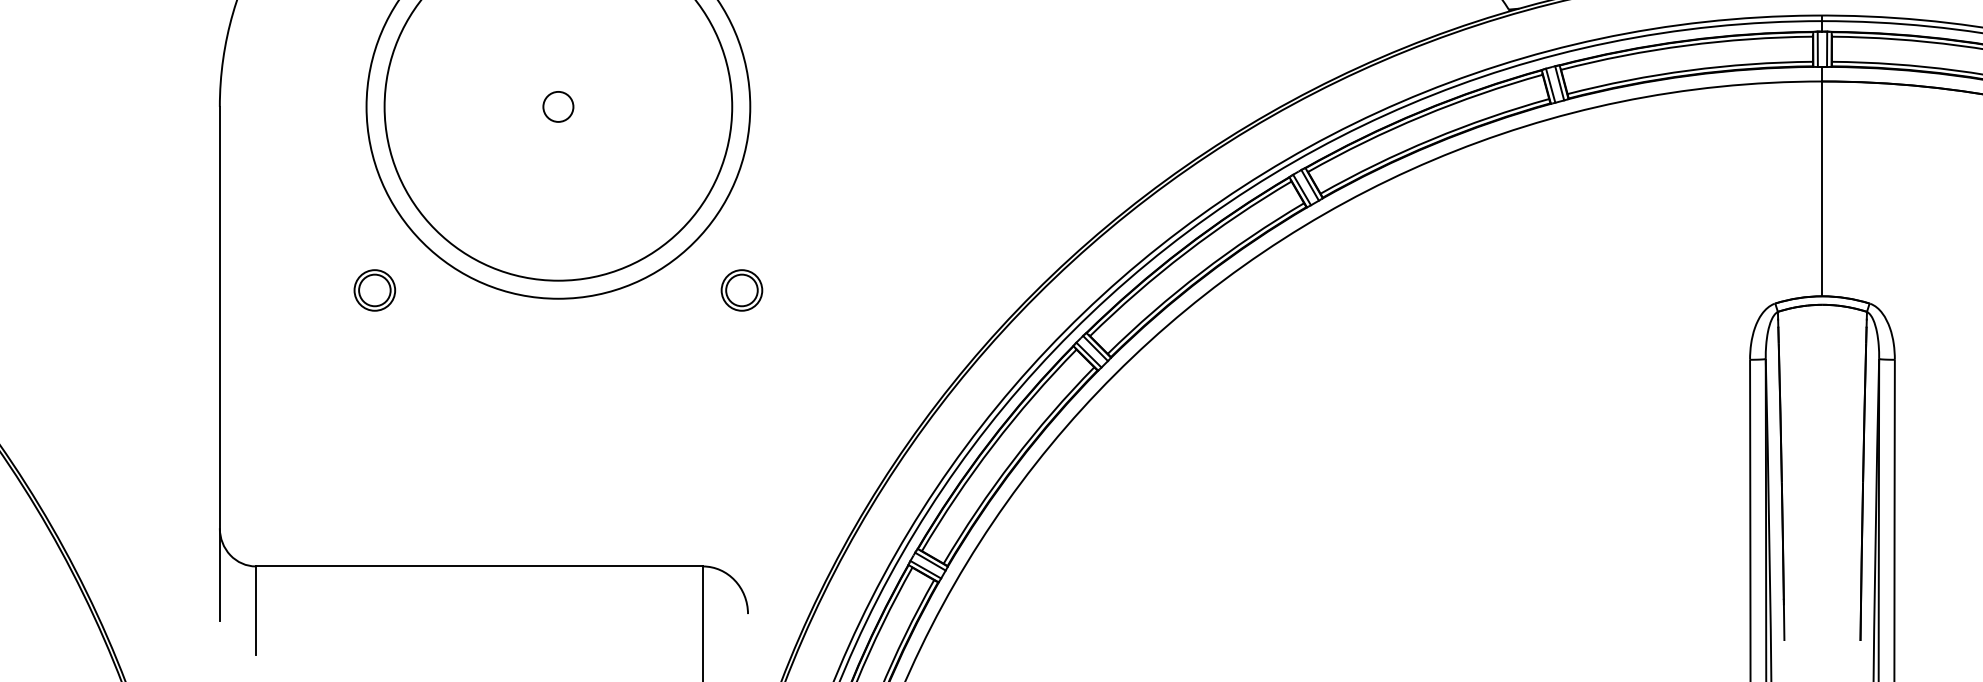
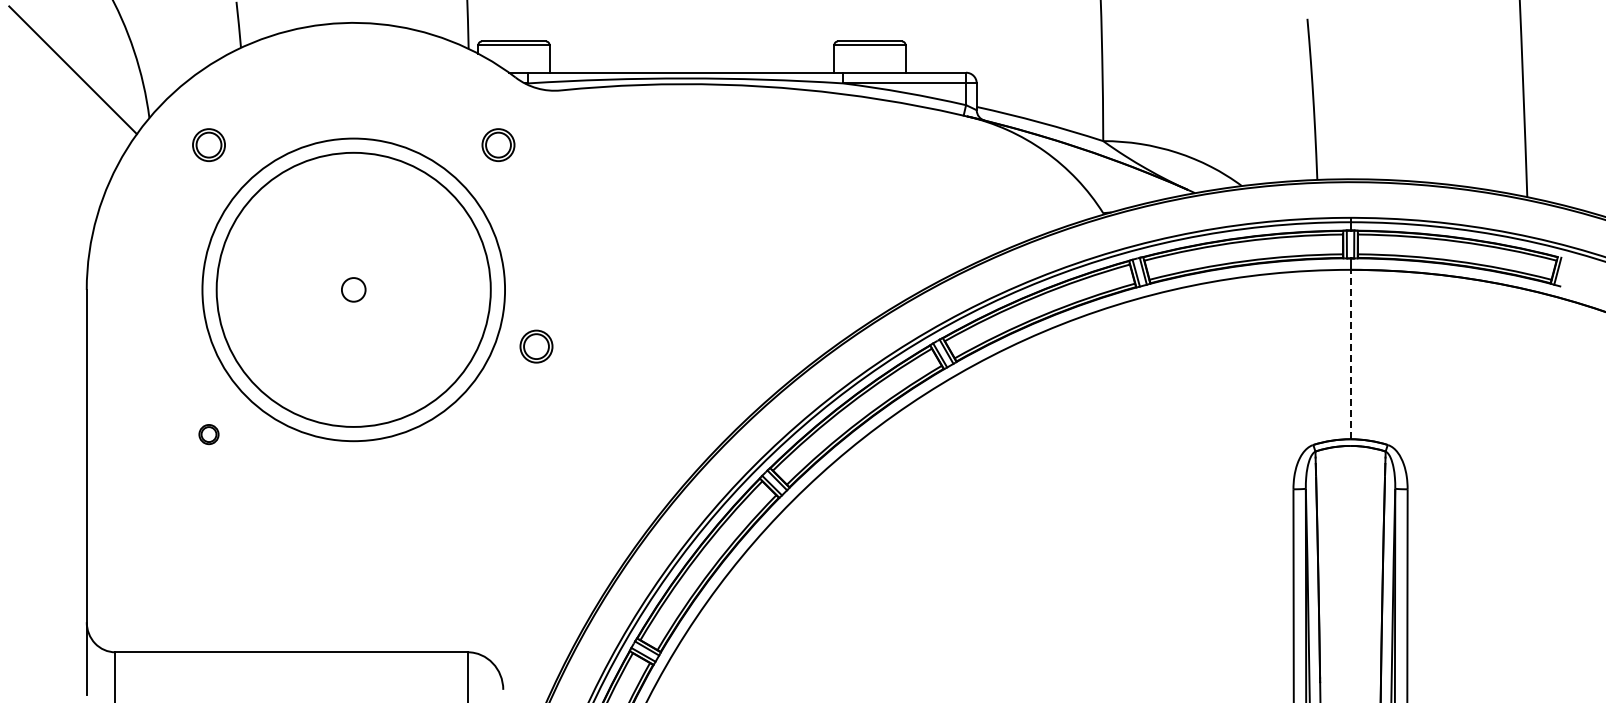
line: (1822, 188) -> (1350, 354), solid -> dashed
part: (374, 290) -> (208, 434), size x0.6
part: (741, 290) -> (536, 346), moved

